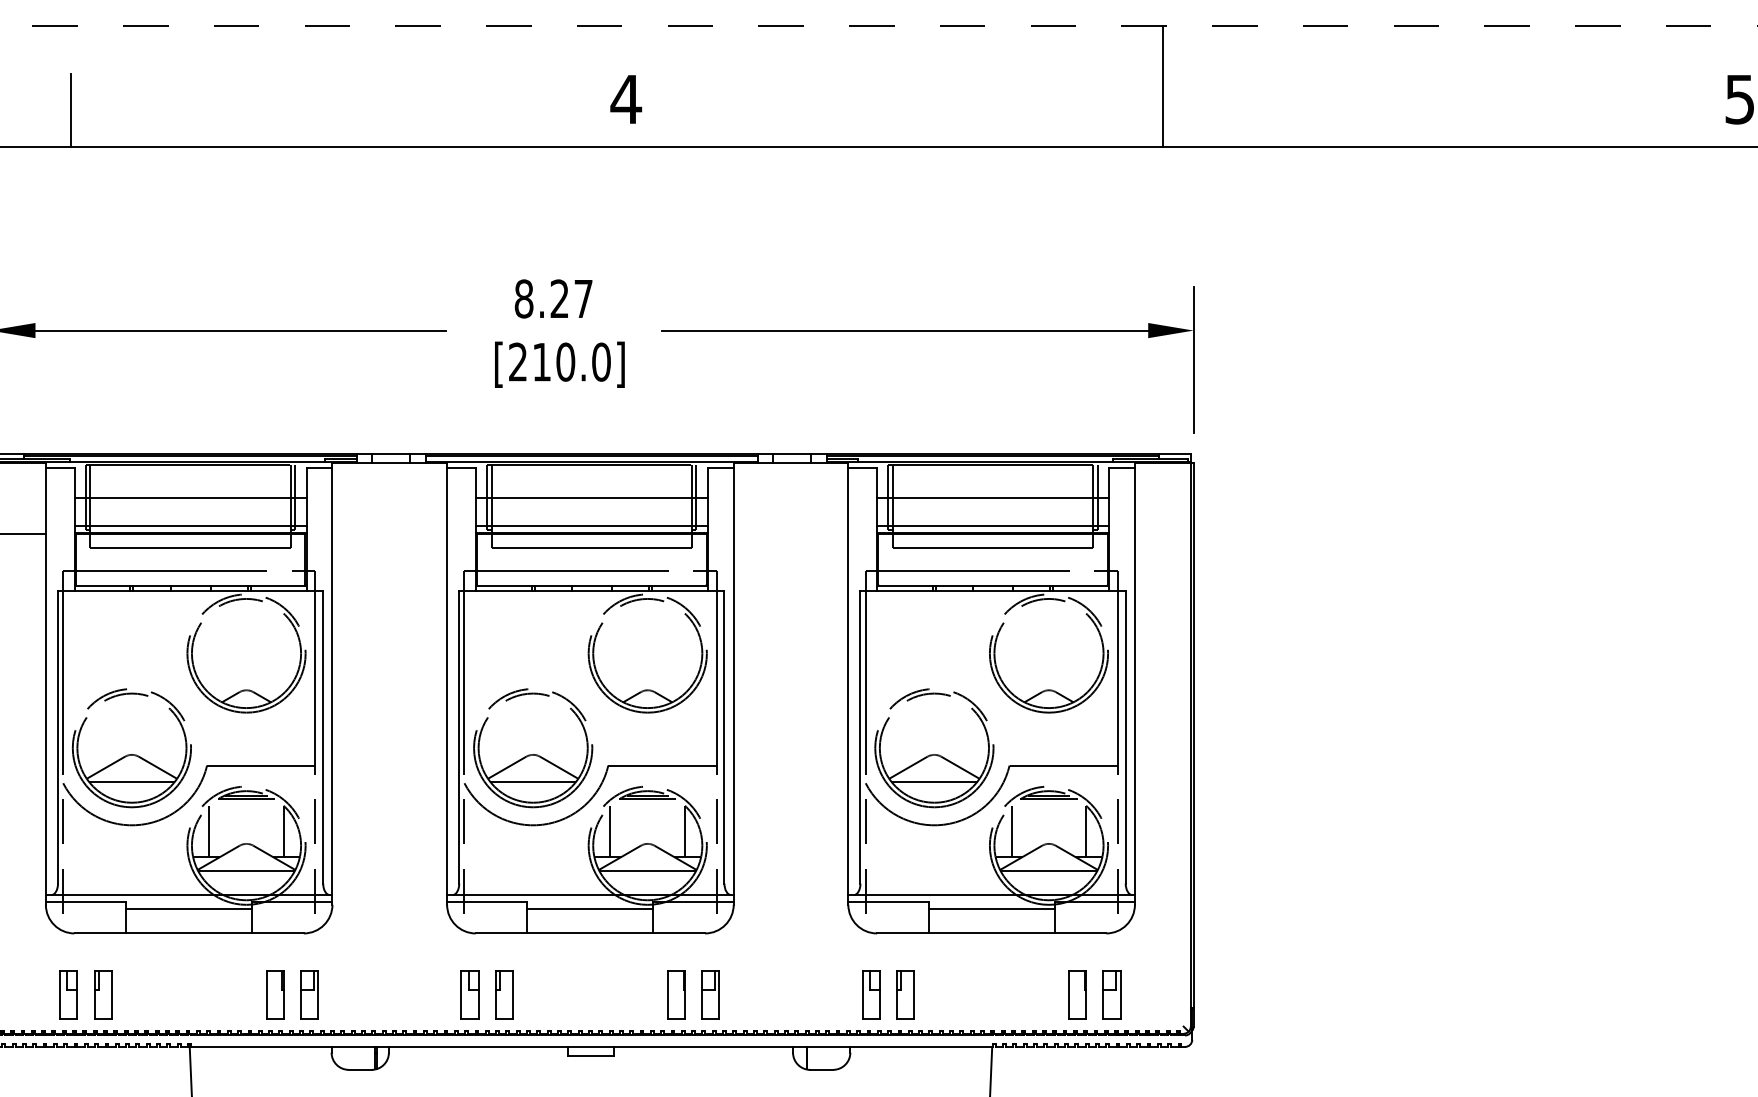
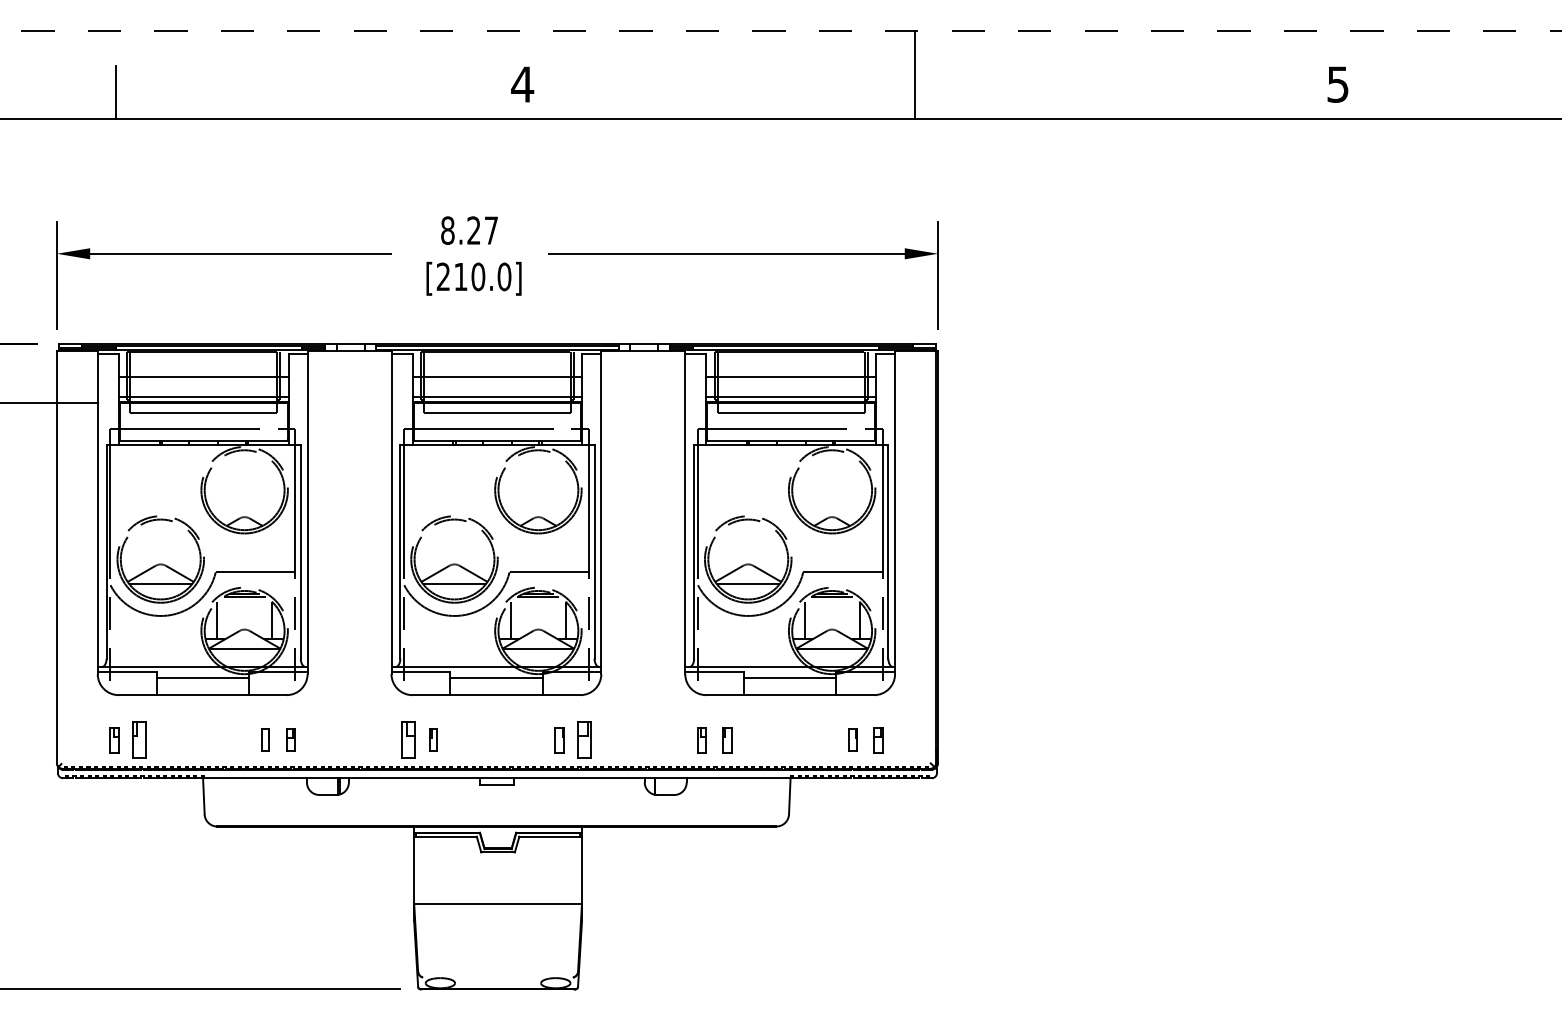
part: (68, 994) -> (114, 739), size x0.7
part: (274, 994) -> (265, 739), size x0.6
part: (309, 994) -> (290, 739), size x0.6
part: (504, 994) -> (433, 739), size x0.6
part: (676, 994) -> (559, 739), size x0.7
part: (870, 994) -> (701, 739), size x0.7
part: (906, 994) -> (727, 739), size x0.7
part: (1076, 994) -> (852, 739), size x0.6
part: (1112, 994) -> (878, 739), size x0.7

